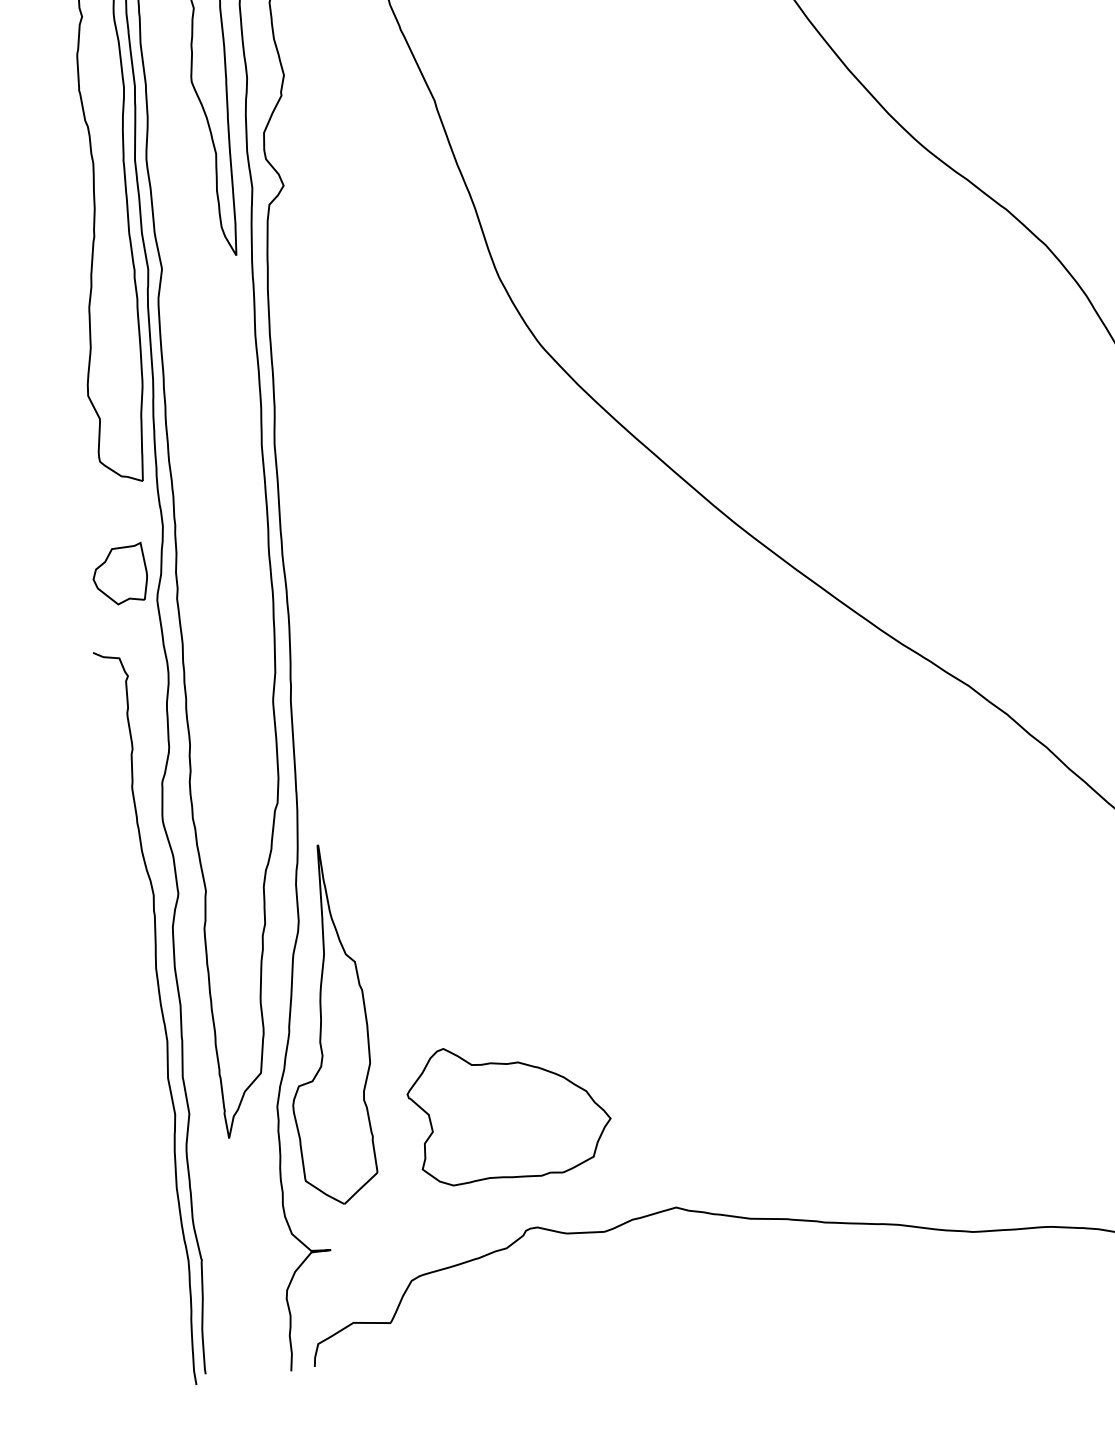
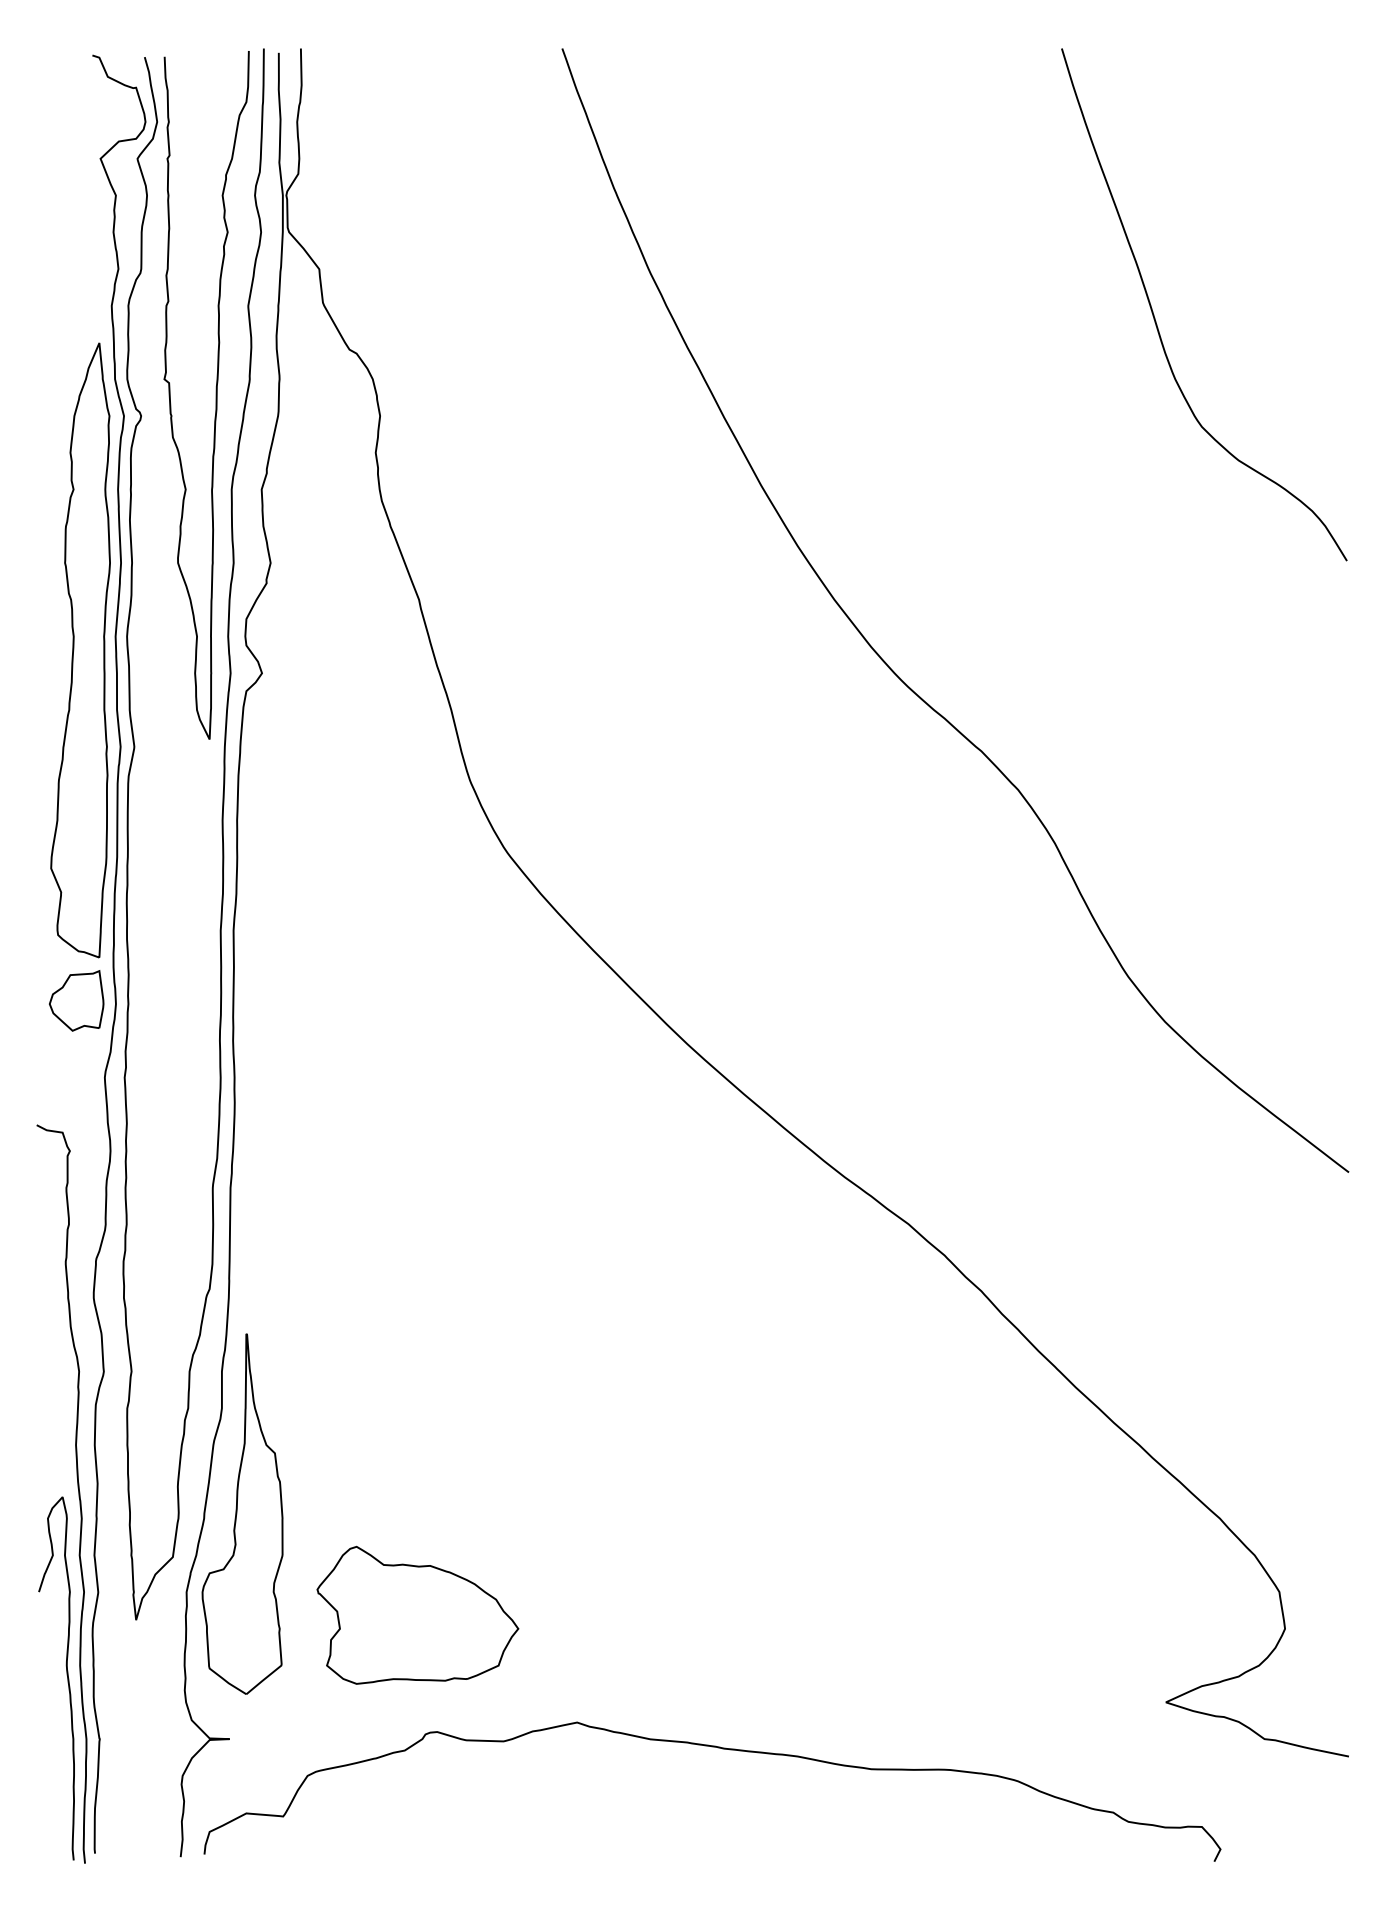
part: (119, 573) -> (76, 1000), moved
curve: (163, 1198) -> (66, 1675), added

